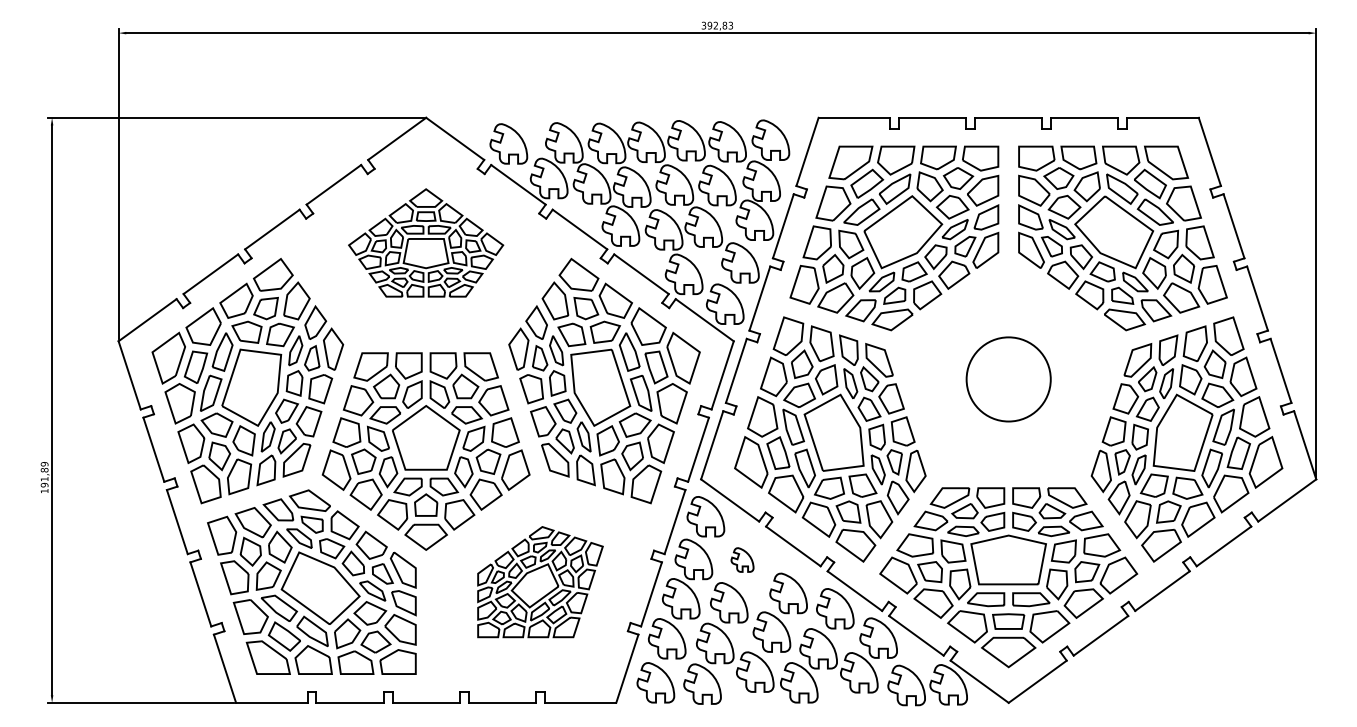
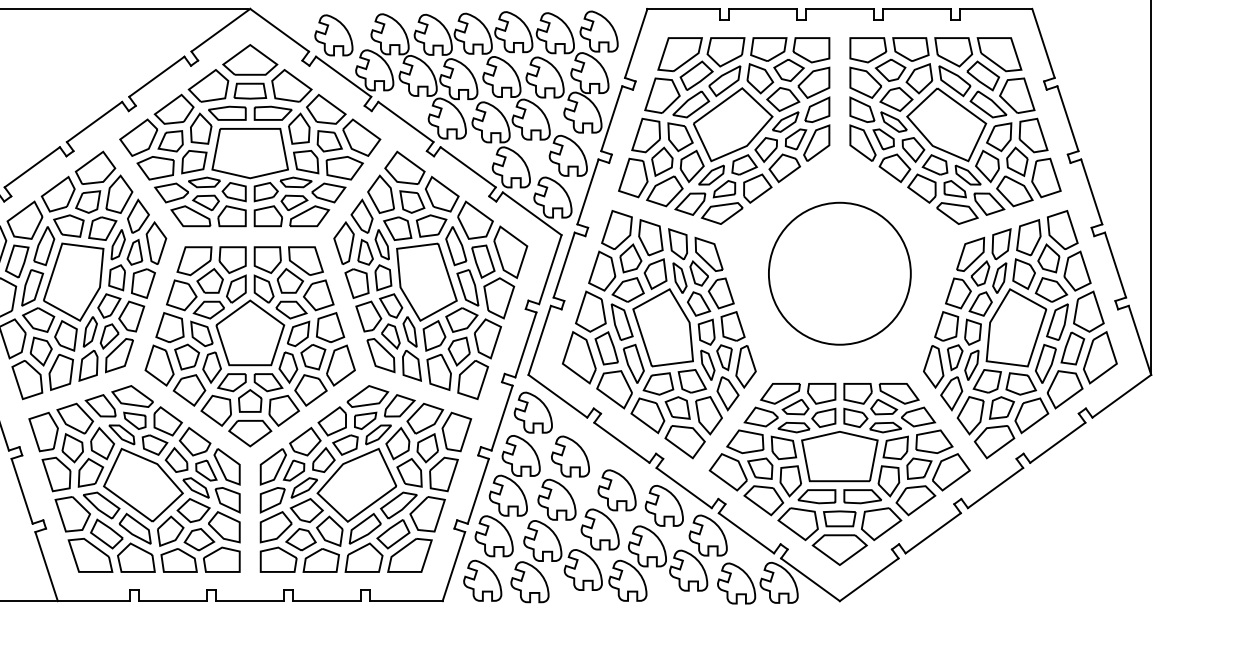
part: (425, 242) -> (249, 135), size x1.67
circle: (1008, 379) -> (839, 273), size x1.67
part: (742, 559) -> (570, 456), size x1.67
part: (540, 581) -> (365, 478), size x1.67

